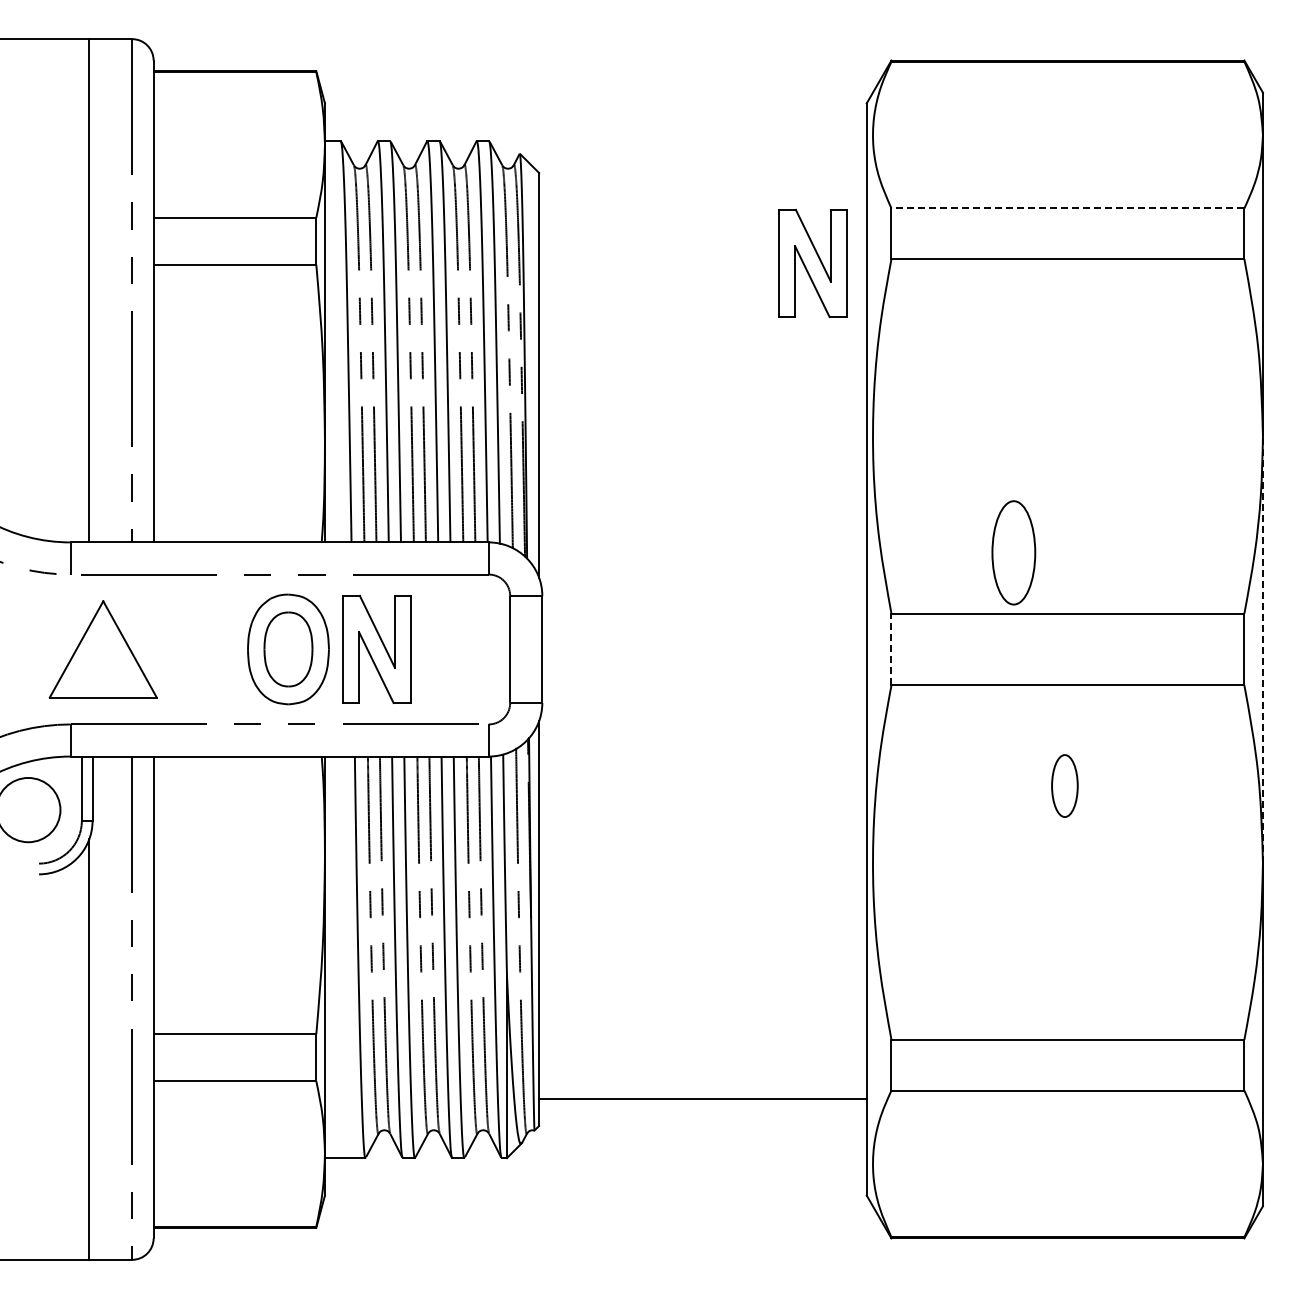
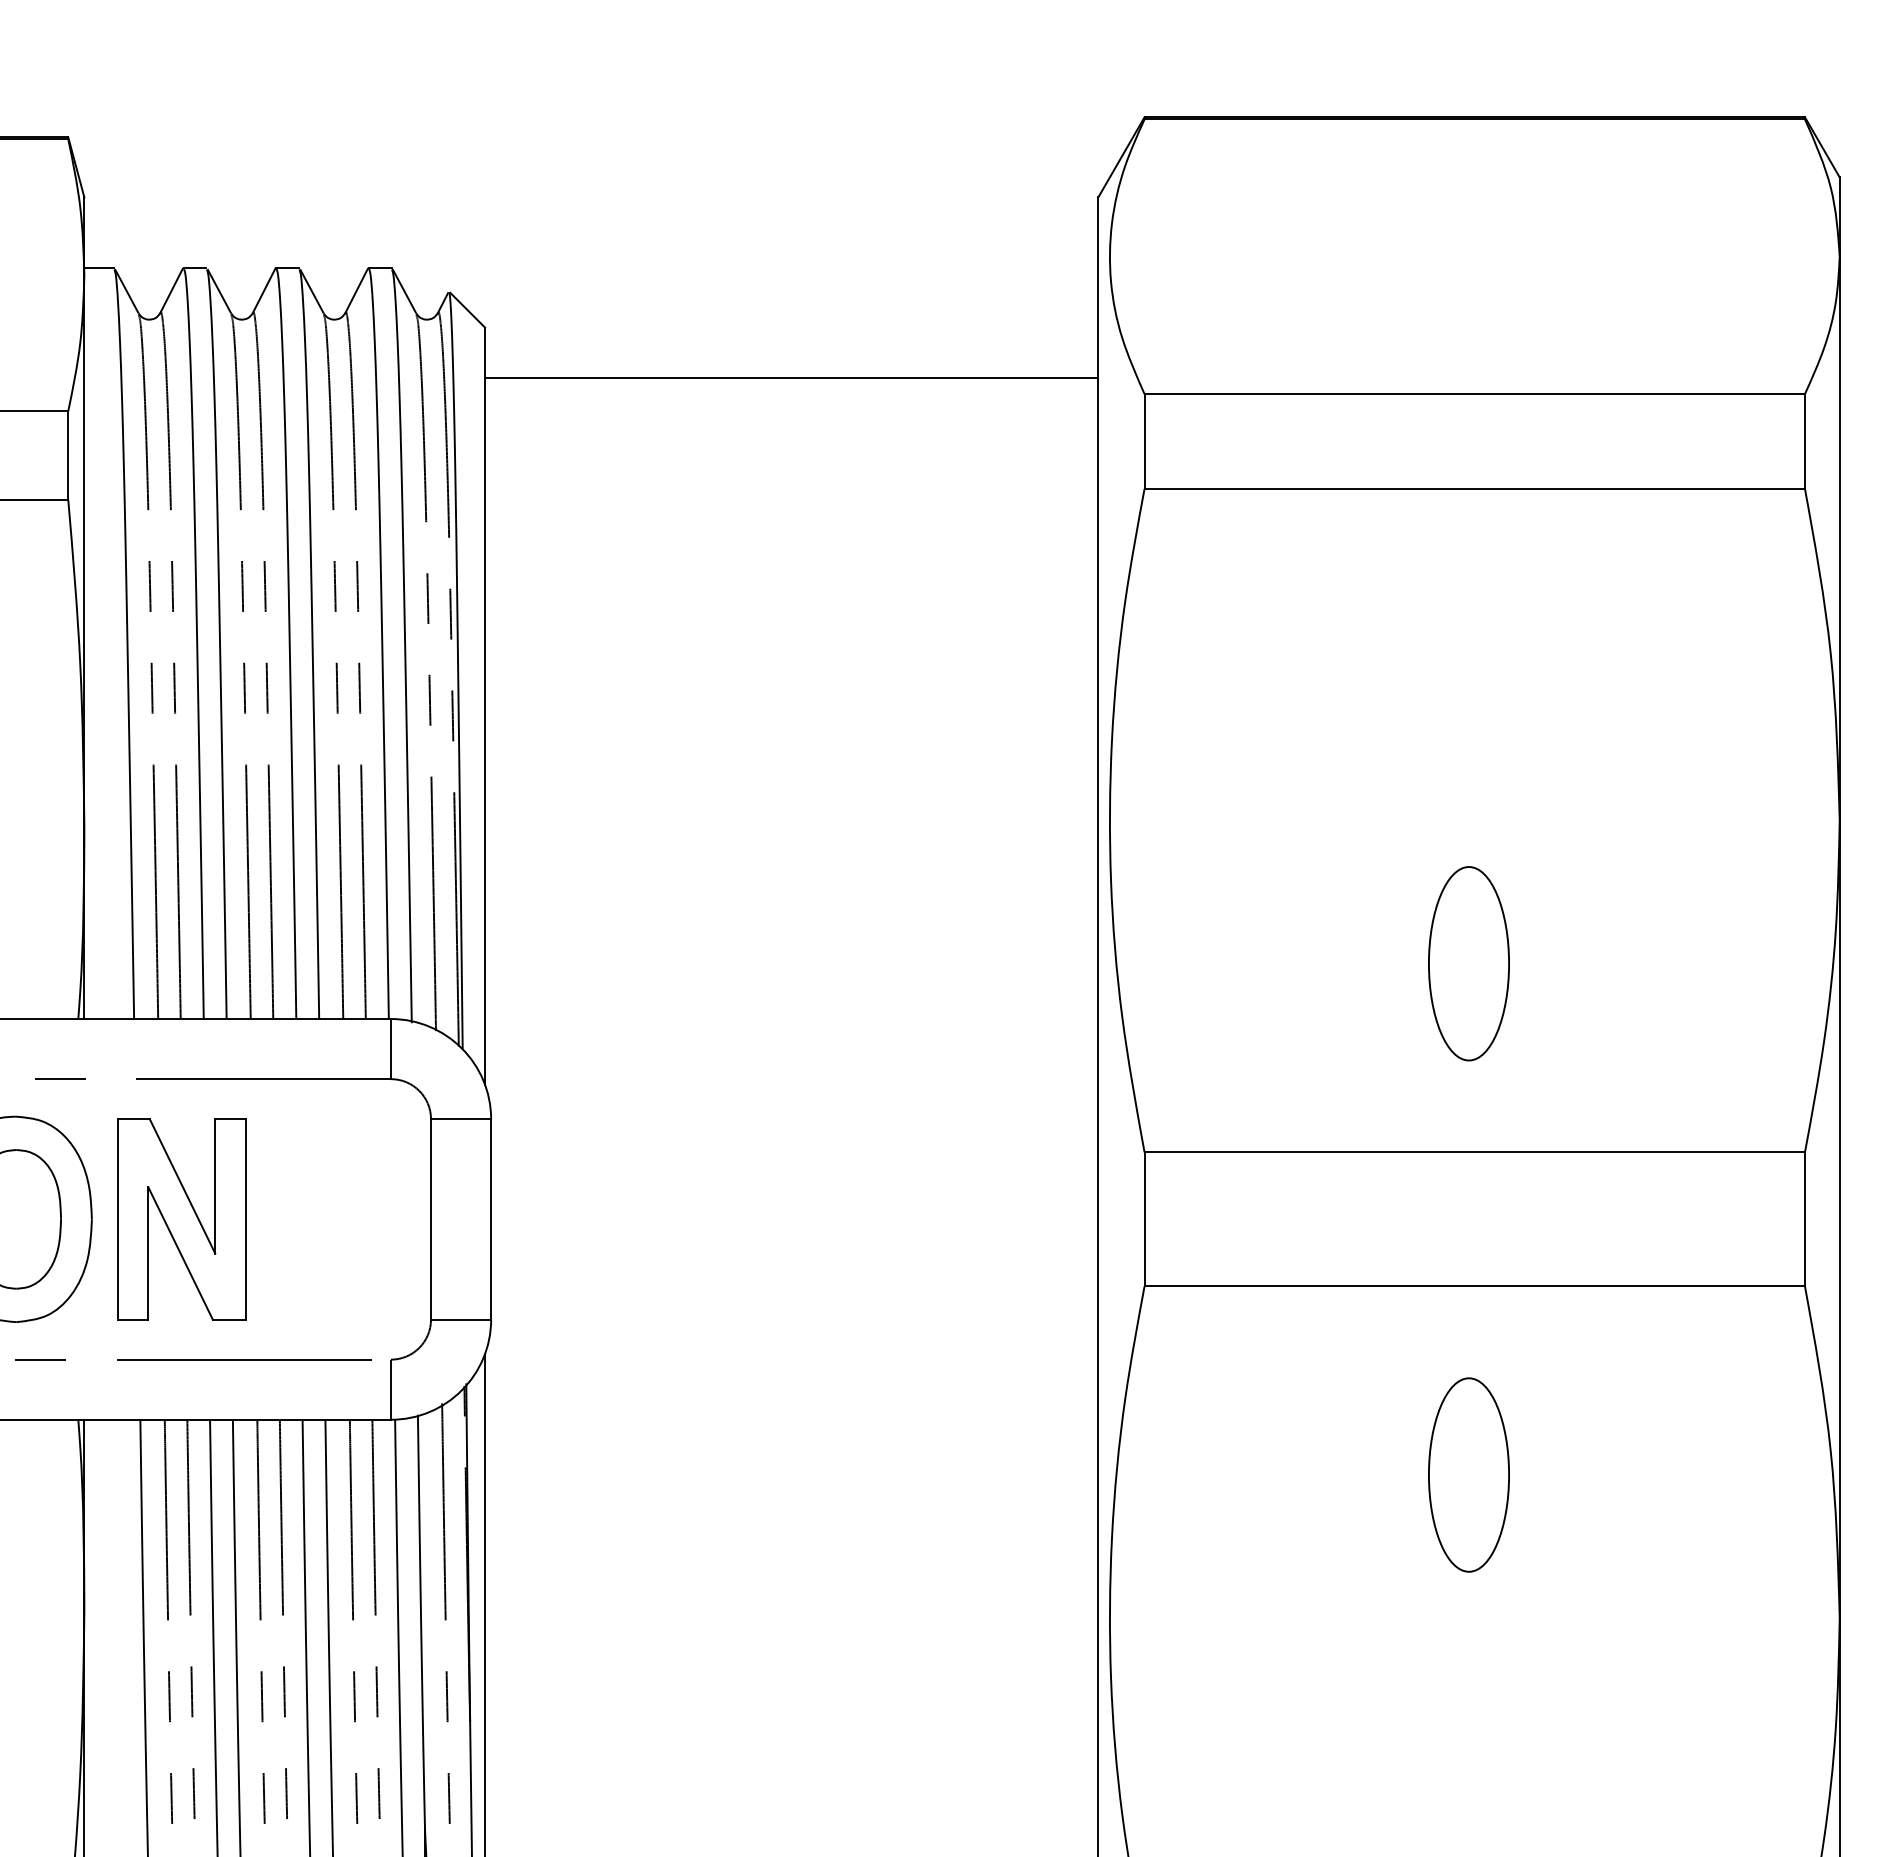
line: (702, 199) -> (790, 377), added
line: (1067, 208) -> (1473, 394), dashed -> solid
part: (812, 263) -> (996, 497), removed
part: (1013, 552) -> (1468, 963), moved
line: (891, 649) -> (1144, 1219), dashed -> solid
line: (1262, 649) -> (1838, 1219), dashed -> solid
part: (1064, 785) -> (1468, 1473), size x1.67

